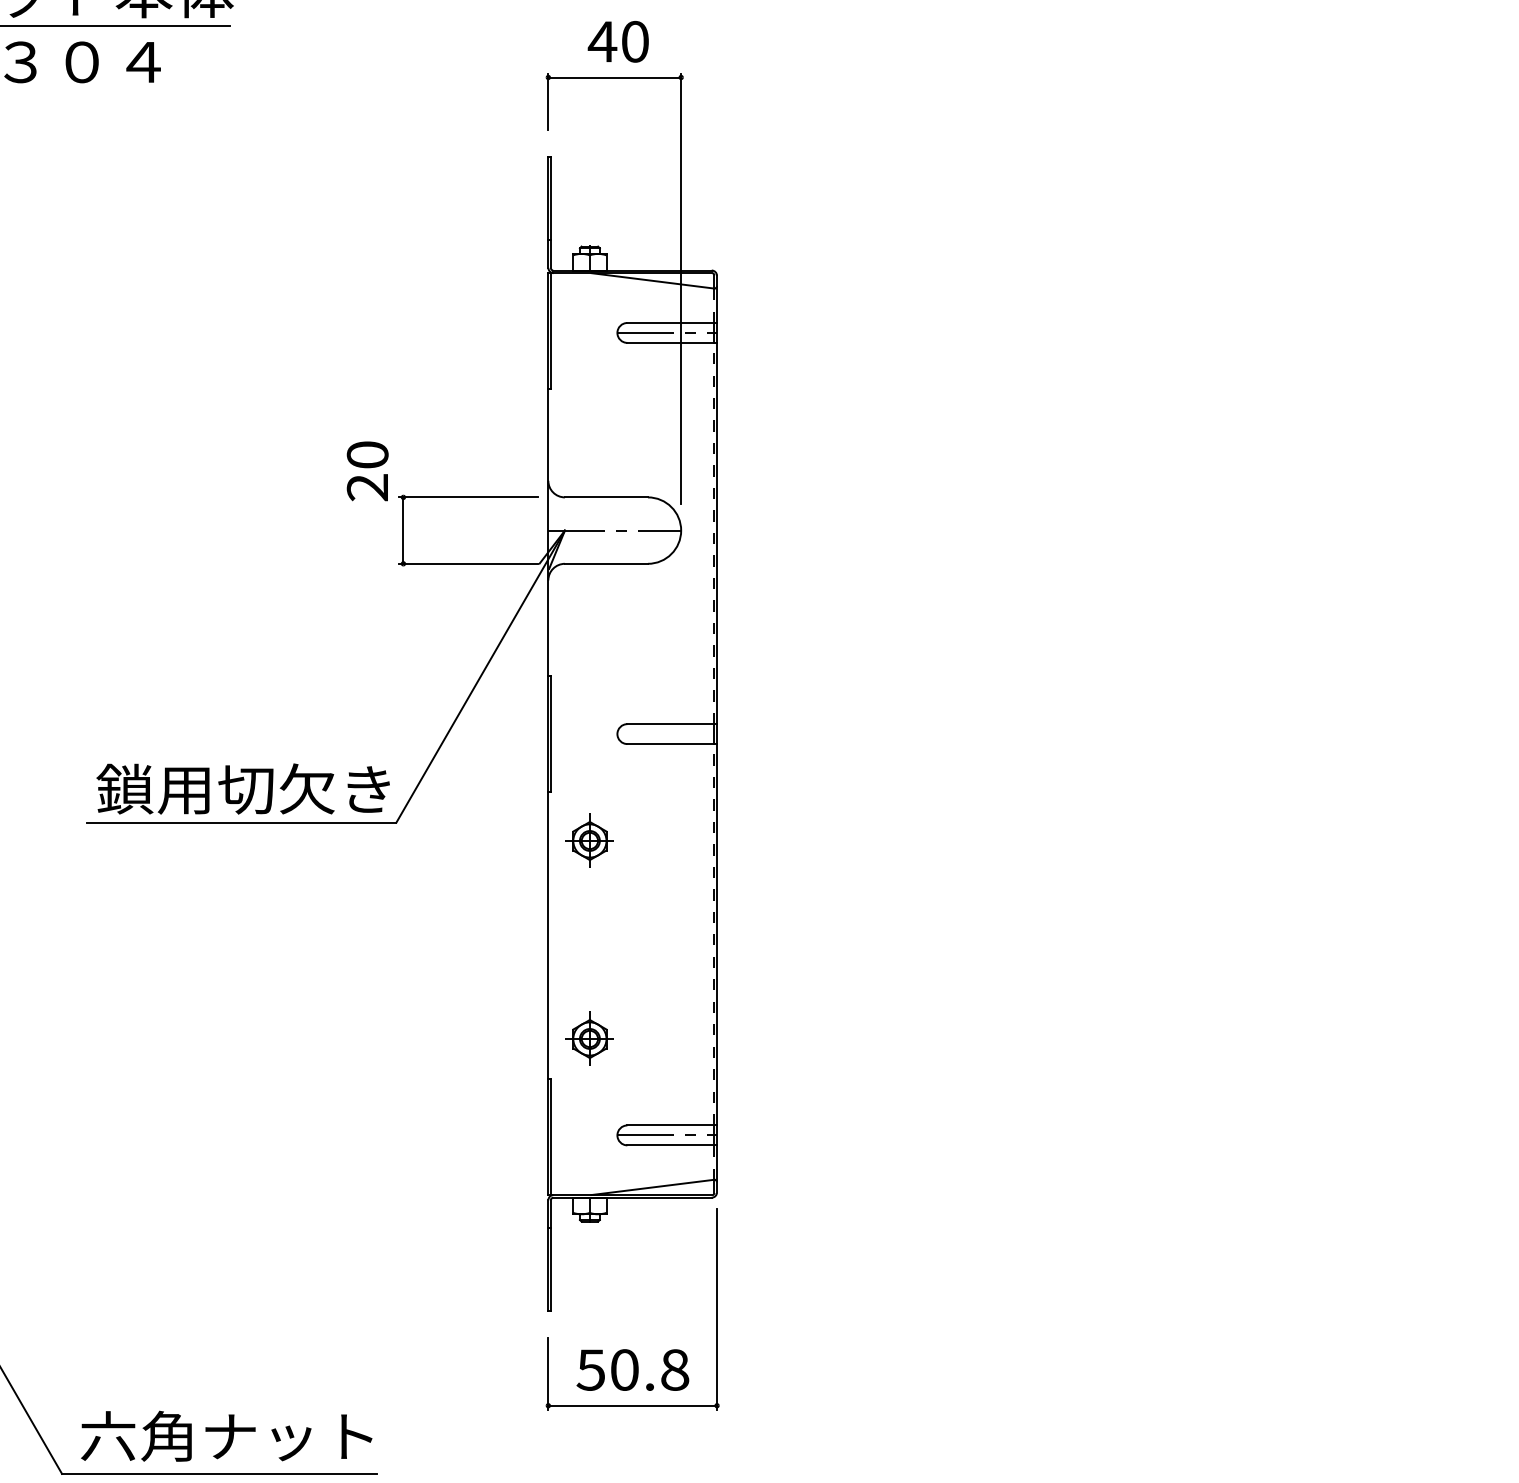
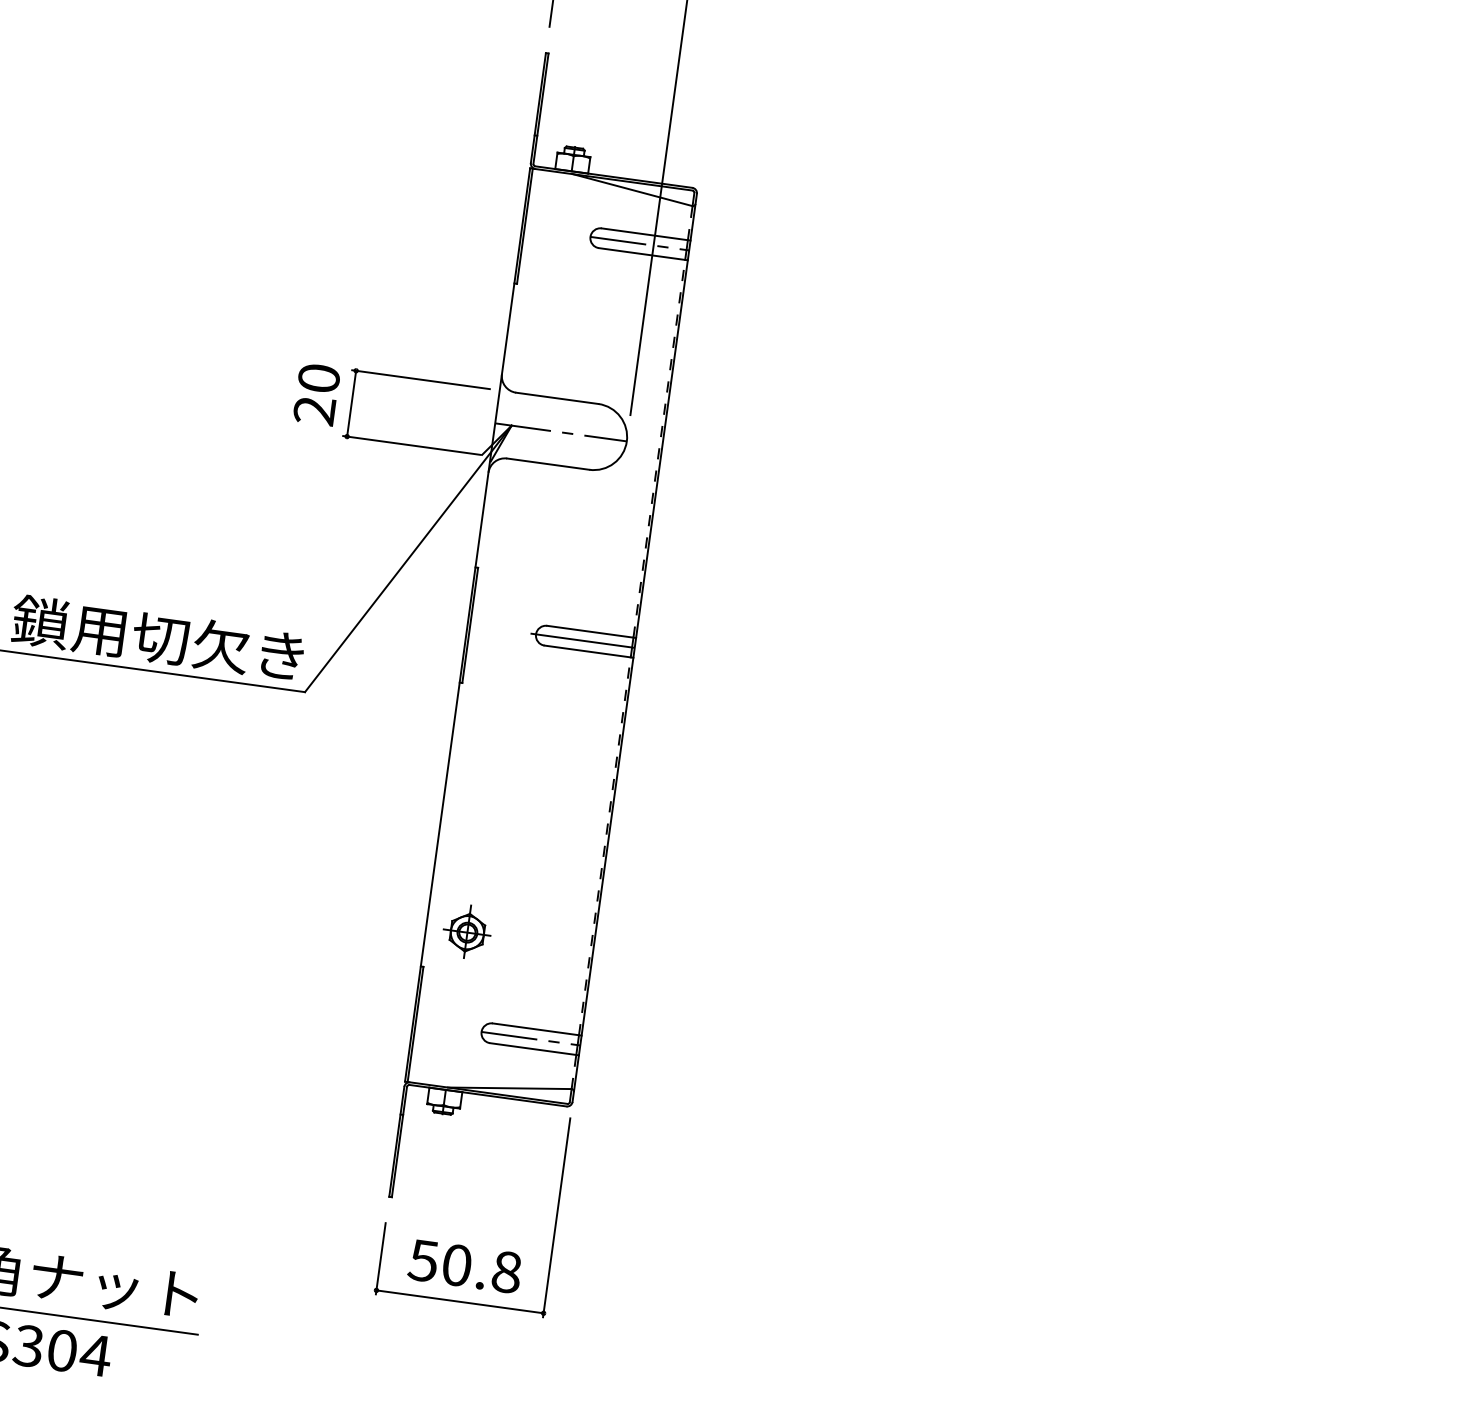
text: (367, 471) -> (316, 394), moved
line: (664, 734) -> (582, 641), added
part: (589, 840) -> (493, 735), removed

